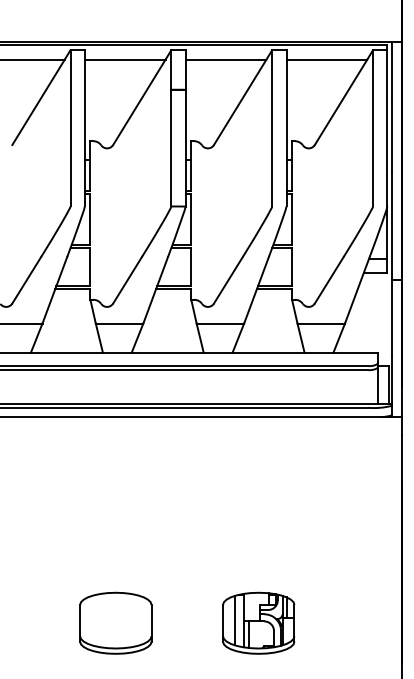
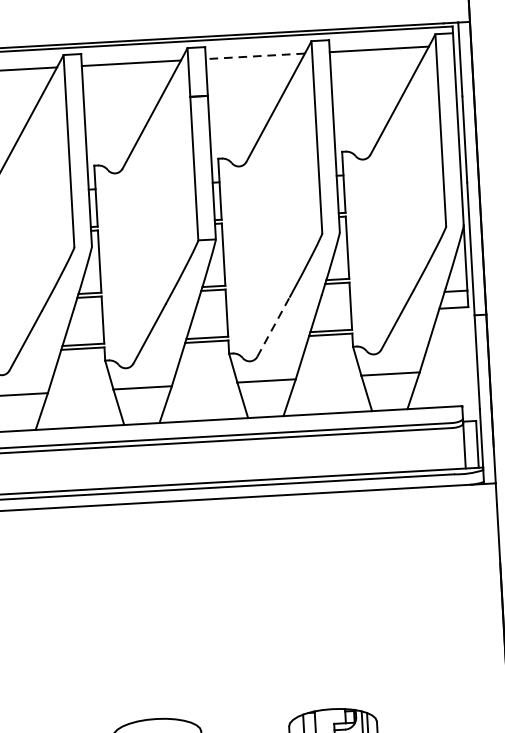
line: (225, 59) -> (254, 56), solid -> dashed
line: (228, 279) -> (273, 326), solid -> dashed

